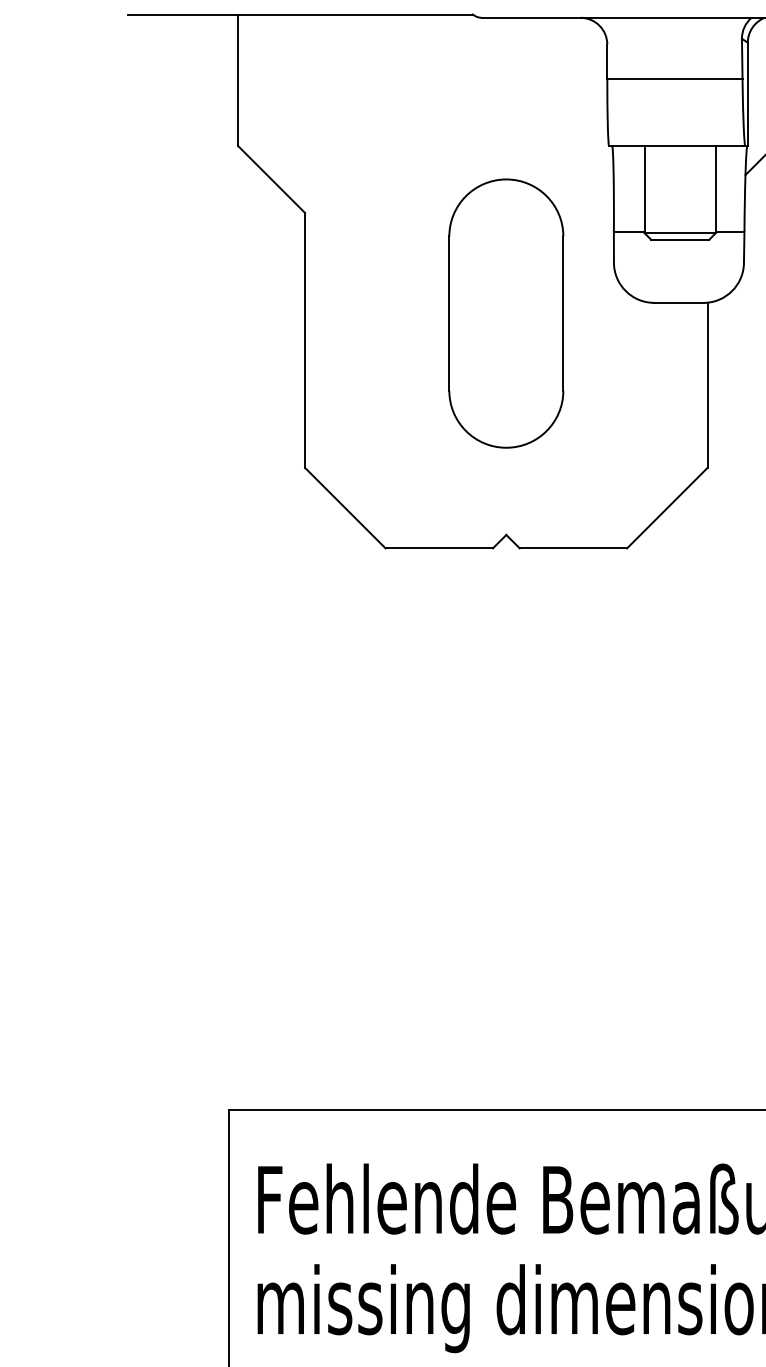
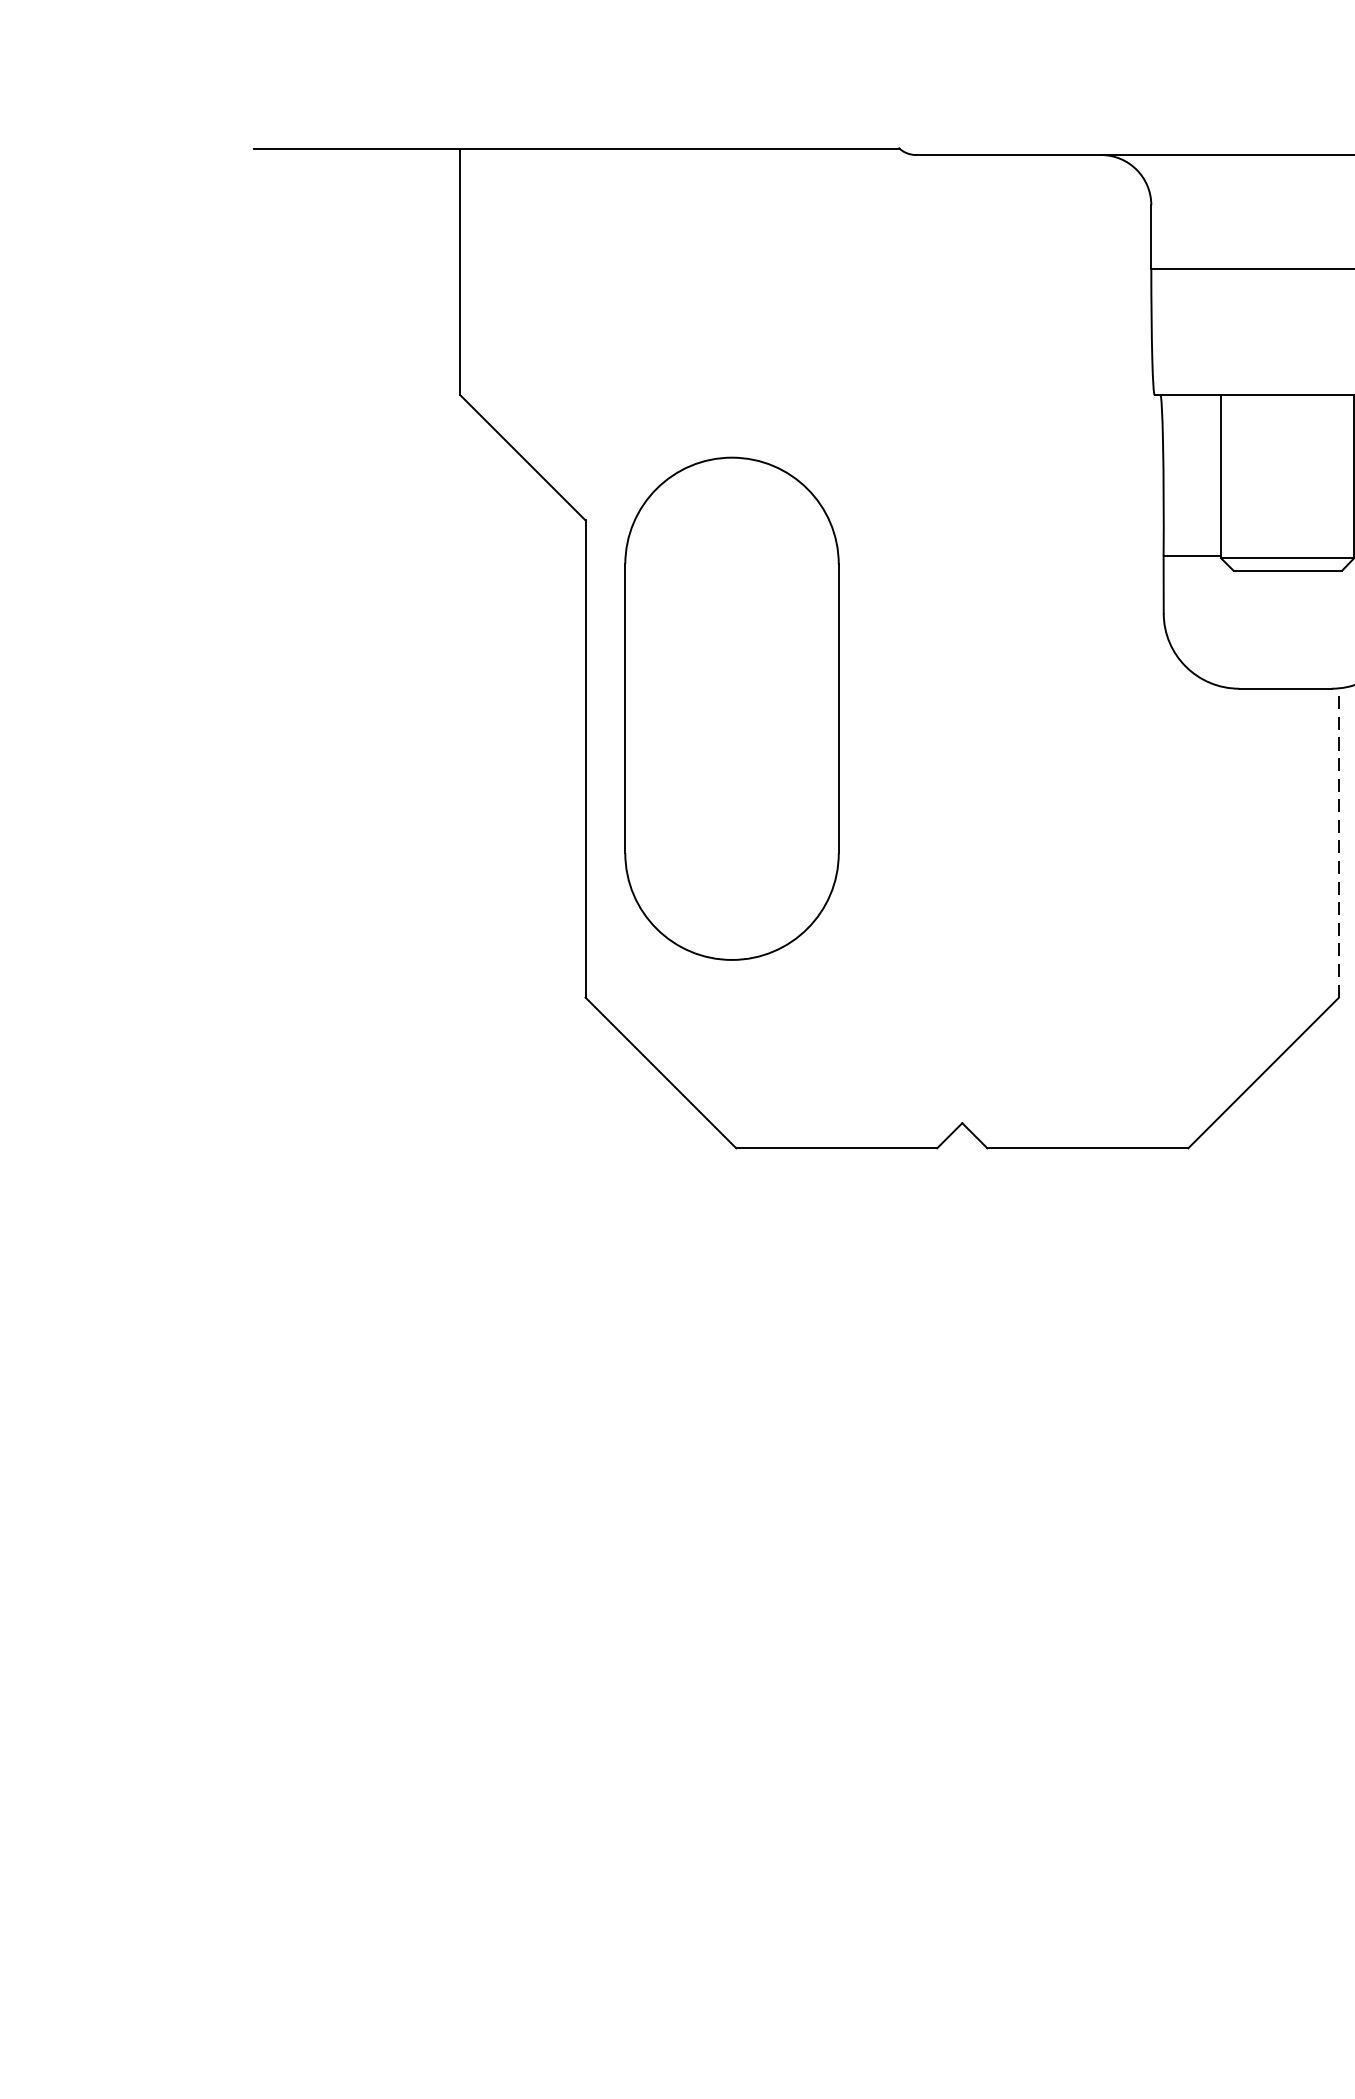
part: (506, 313) -> (732, 708), moved
line: (707, 385) -> (1338, 843), solid -> dashed

